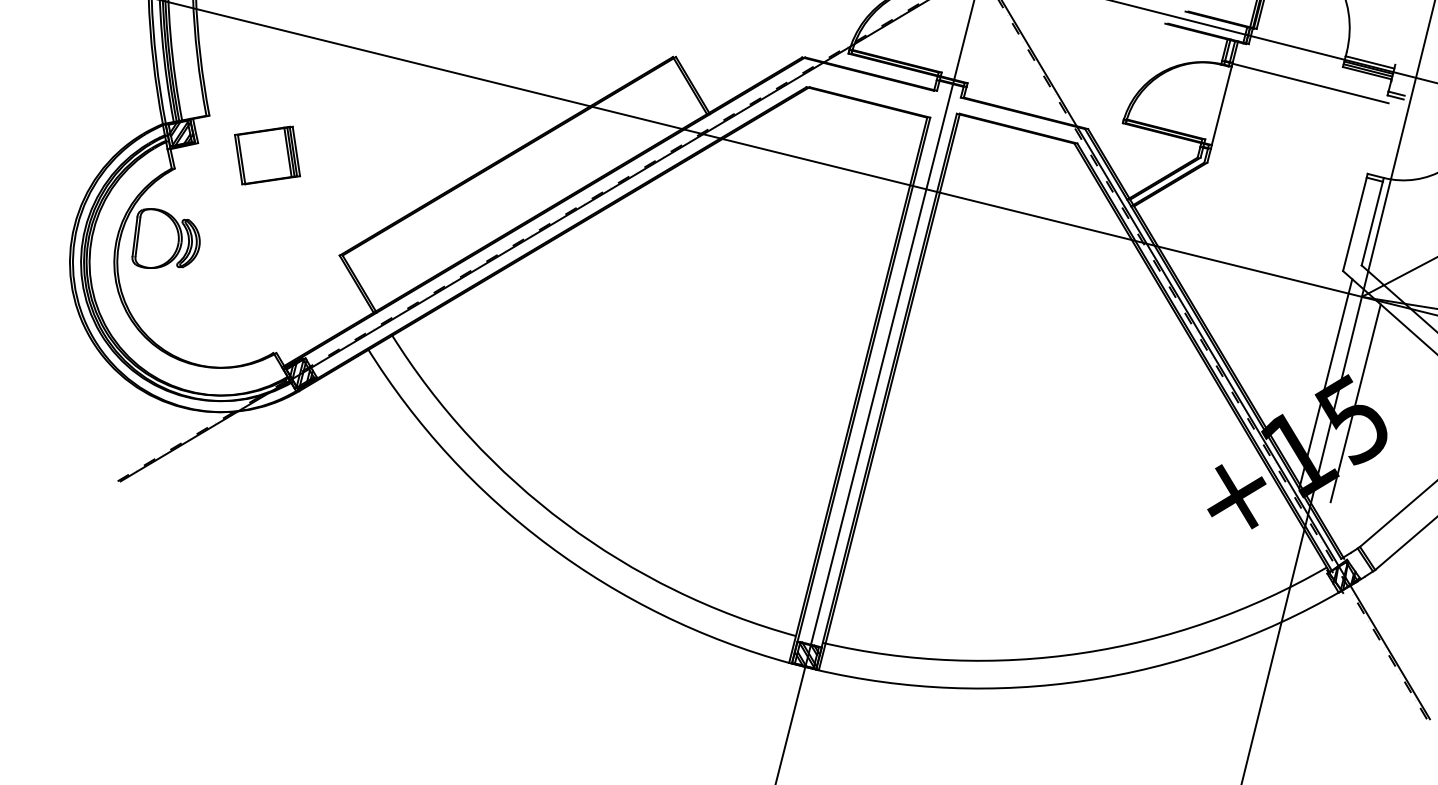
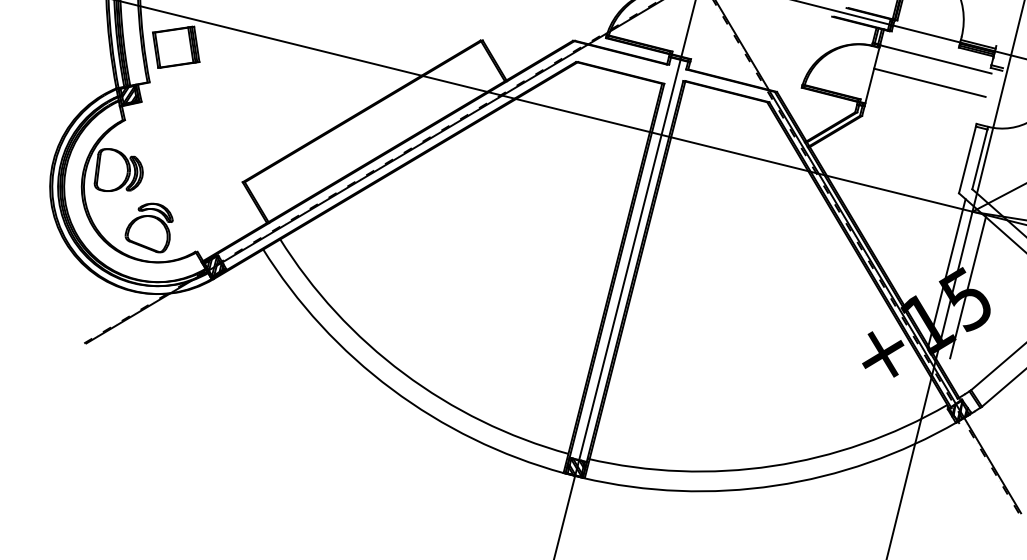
line: (1302, 116) -> (930, 82), added
part: (267, 155) -> (176, 47), moved
part: (208, 319) -> (149, 227), added

